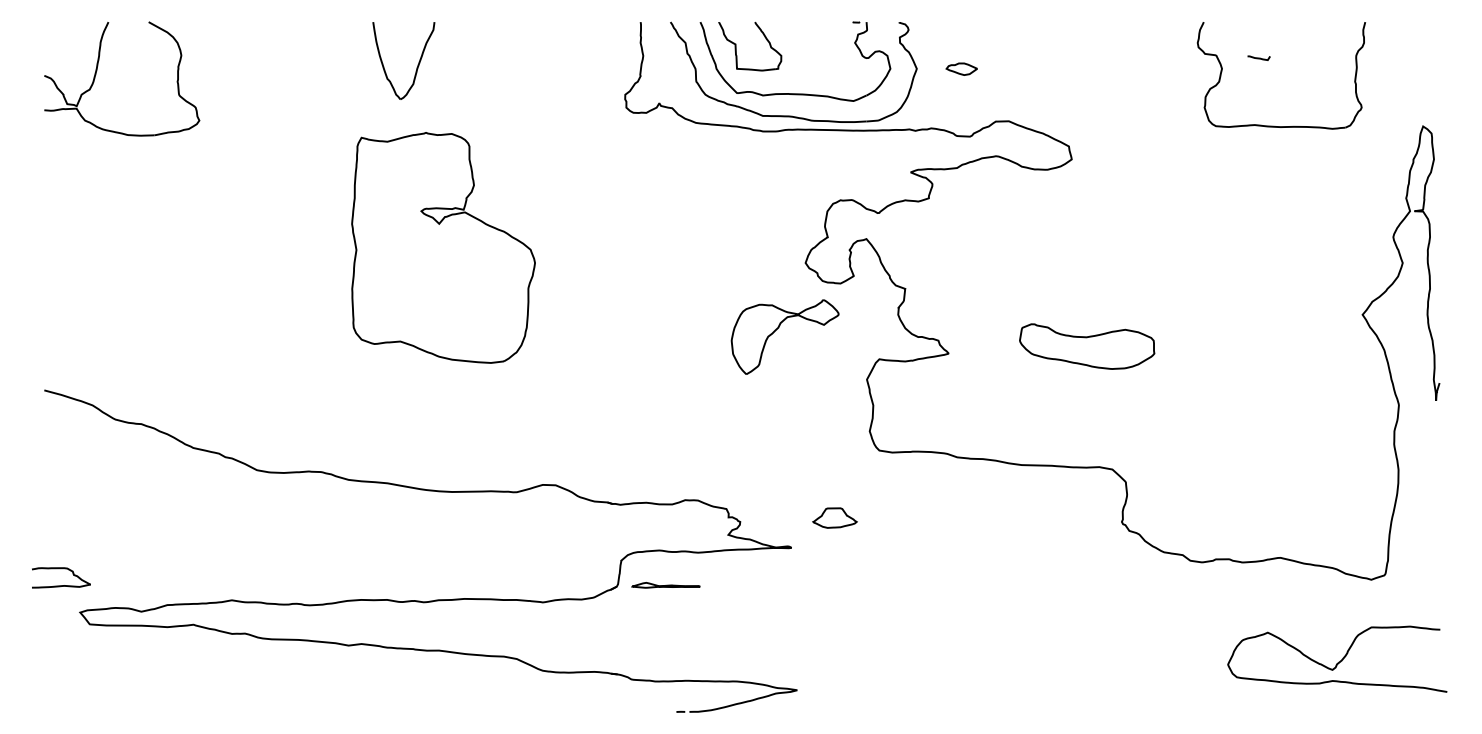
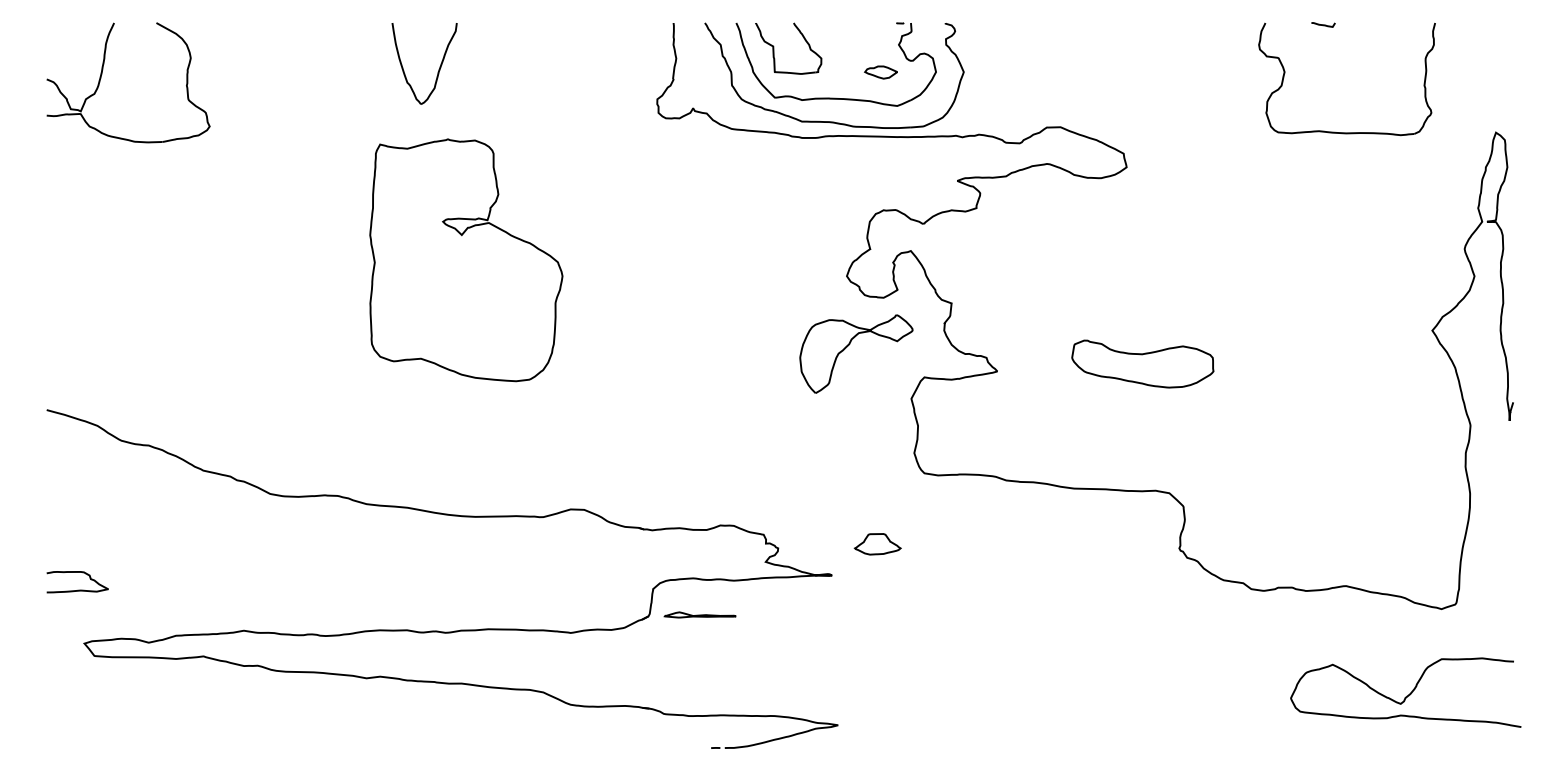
curve: (1259, 57) -> (1323, 24), moved
part: (961, 69) -> (880, 72), moved
part: (778, 328) -> (849, 345), moved
part: (61, 584) -> (77, 589), moved

